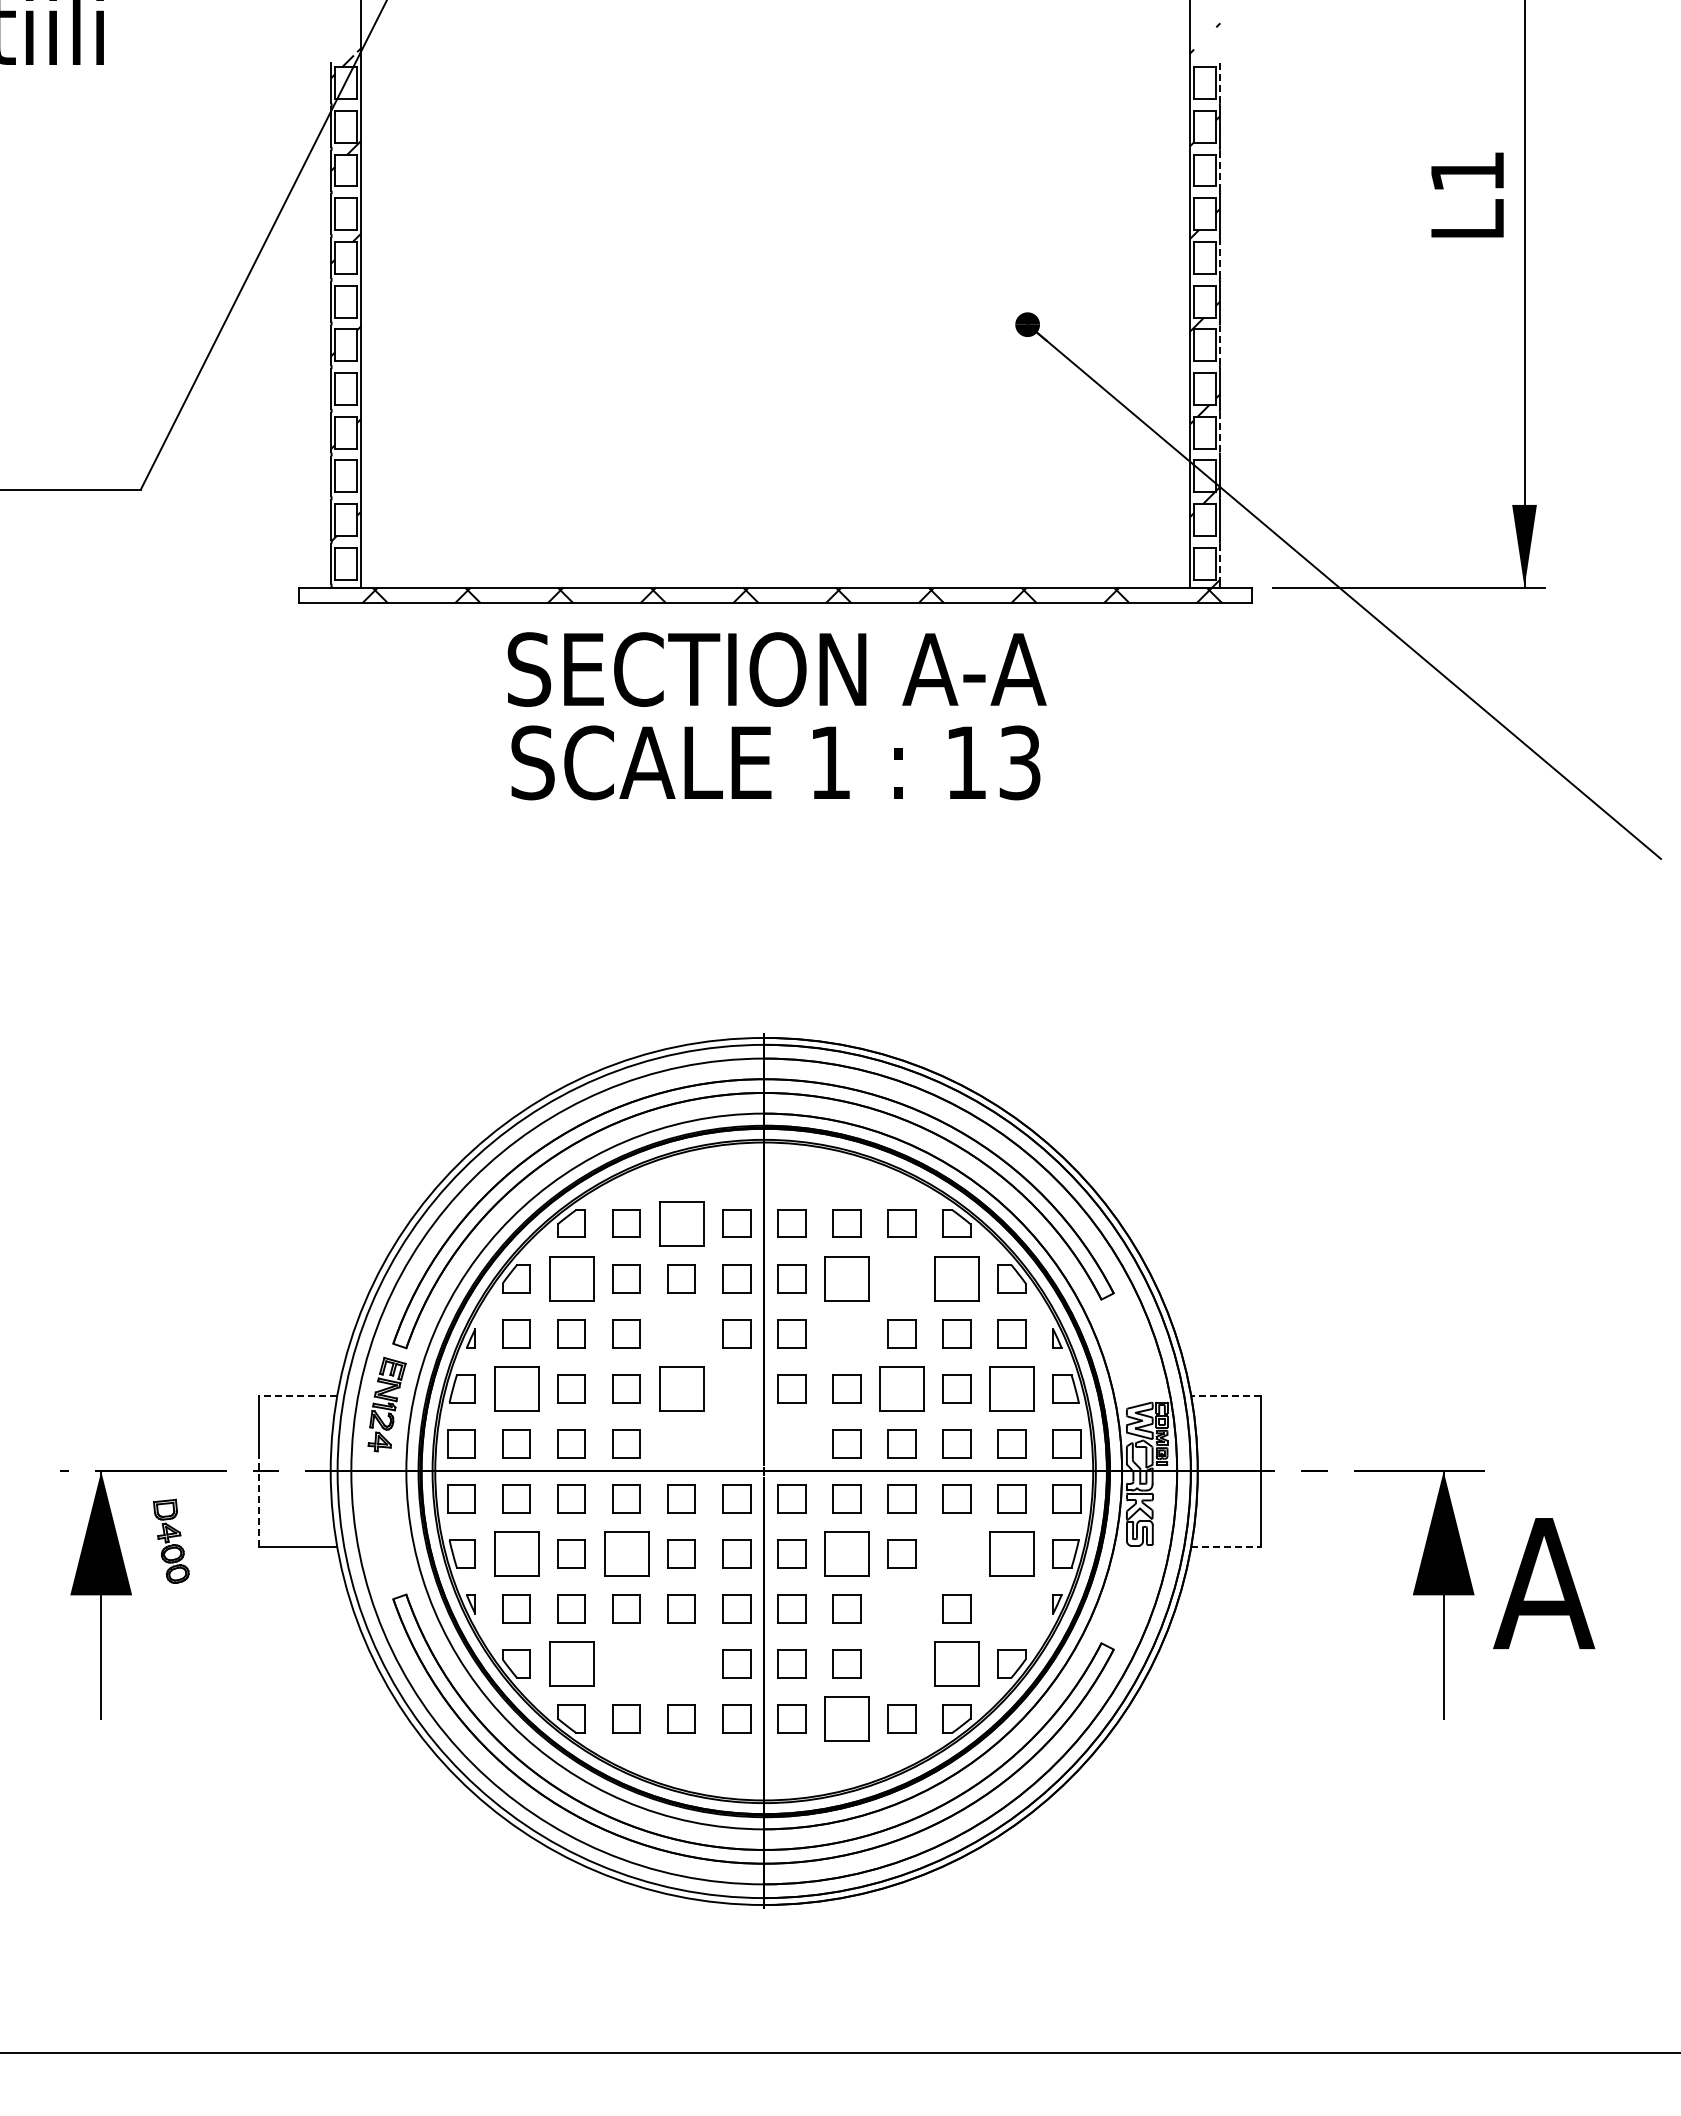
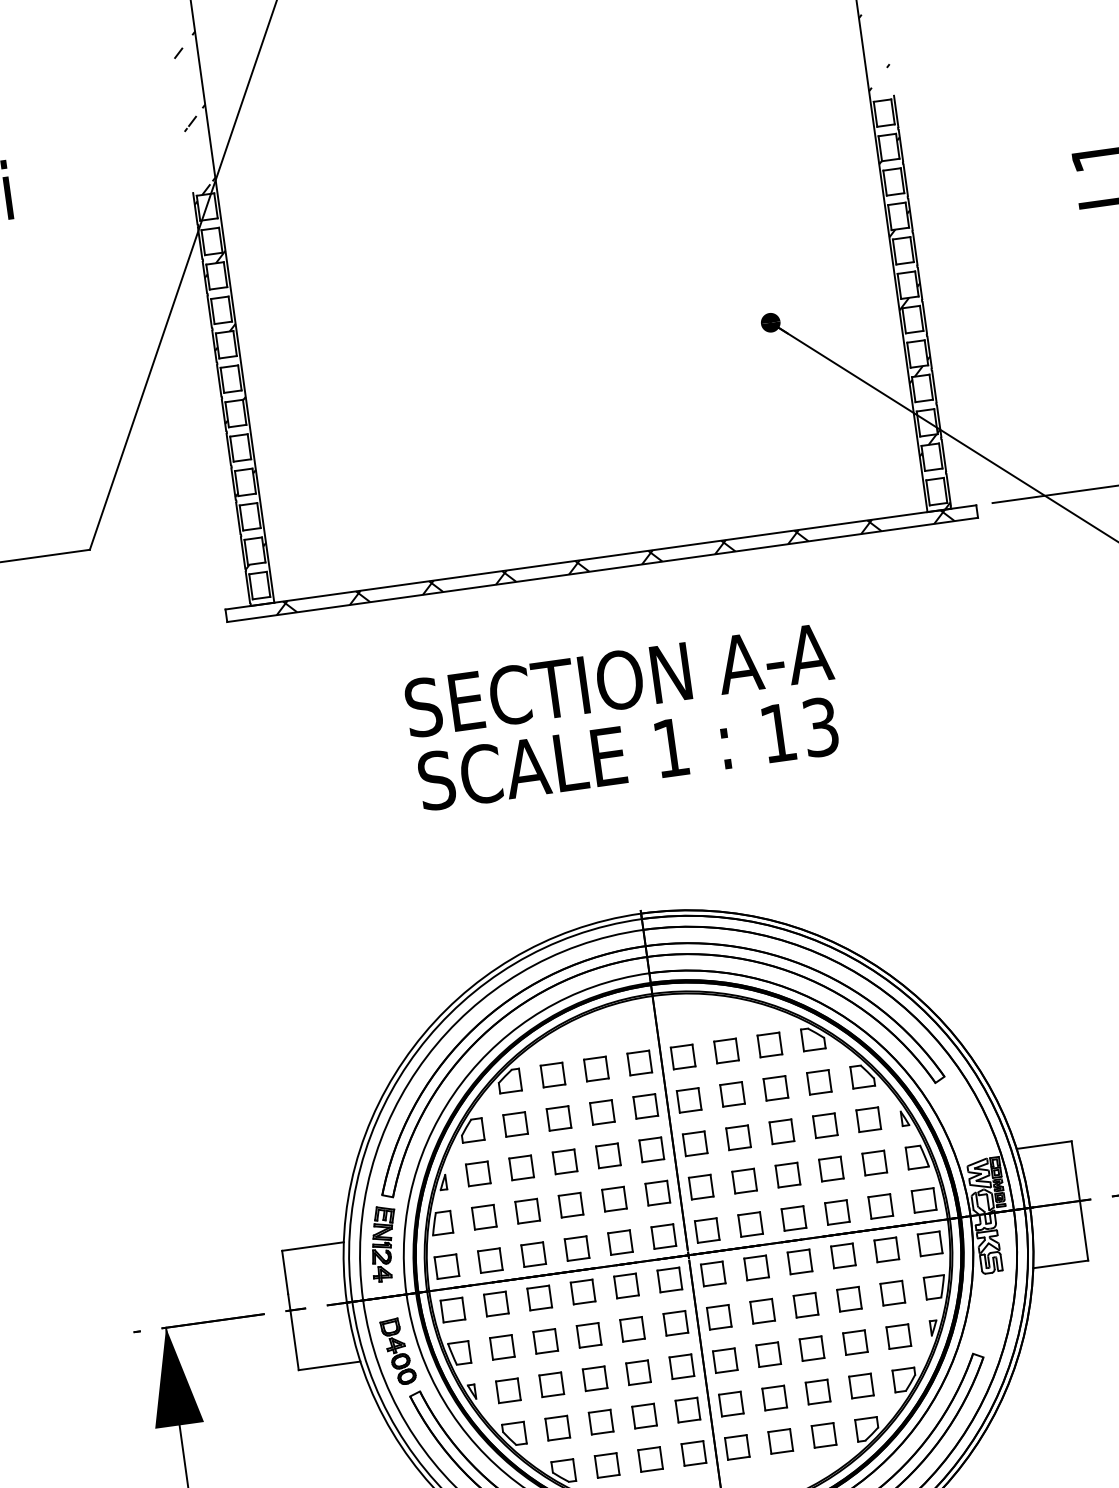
line: (1220, 83) -> (896, 111), dashed -> solid
line: (1220, 170) -> (905, 180), dashed -> solid
line: (1220, 257) -> (915, 248), dashed -> solid
line: (1220, 345) -> (924, 318), dashed -> solid
line: (1220, 432) -> (934, 386), dashed -> solid
line: (1220, 563) -> (948, 489), dashed -> solid
text: (776, 716) -> (623, 717), moved
part: (681, 1223) -> (596, 1068), size x0.62
part: (571, 1278) -> (515, 1124), size x0.62
part: (846, 1278) -> (732, 1094), size x0.62
part: (901, 1278) -> (775, 1088), added
part: (956, 1278) -> (818, 1082), size x0.62
part: (681, 1333) -> (608, 1155), added
part: (846, 1333) -> (738, 1137), added
part: (516, 1388) -> (484, 1216), size x0.62
part: (681, 1388) -> (614, 1198), size x0.62
part: (736, 1388) -> (657, 1192), added
part: (901, 1388) -> (787, 1174), size x0.62
part: (1011, 1388) -> (874, 1162), size x0.62
line: (297, 1395) -> (312, 1246), dashed -> solid
line: (1226, 1395) -> (1044, 1144), dashed -> solid
part: (681, 1443) -> (620, 1242), added
part: (736, 1443) -> (663, 1236), added
part: (791, 1443) -> (706, 1230), added
line: (259, 1498) -> (293, 1331), dashed -> solid
part: (171, 1540) -> (398, 1350), moved
line: (1226, 1547) -> (1061, 1264), dashed -> solid
part: (516, 1553) -> (502, 1347), size x0.62
part: (626, 1553) -> (588, 1334), size x0.62
part: (846, 1553) -> (762, 1310), size x0.62
part: (956, 1553) -> (849, 1298), added
part: (1011, 1553) -> (892, 1292), size x0.62
part: (901, 1608) -> (811, 1348), added
part: (1011, 1608) -> (898, 1336), added
part: (571, 1663) -> (557, 1427), size x0.62
part: (626, 1663) -> (601, 1421), added
part: (681, 1663) -> (644, 1415), added
part: (901, 1663) -> (817, 1391), added
part: (956, 1663) -> (861, 1385), size x0.62
part: (846, 1718) -> (780, 1440), size x0.62

